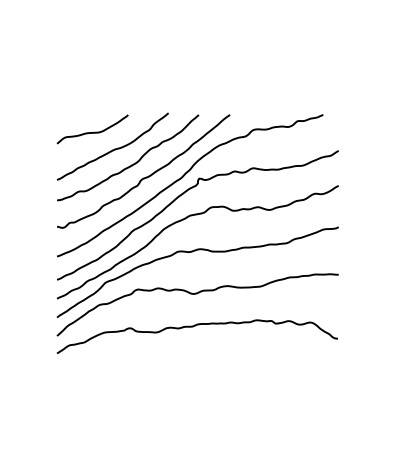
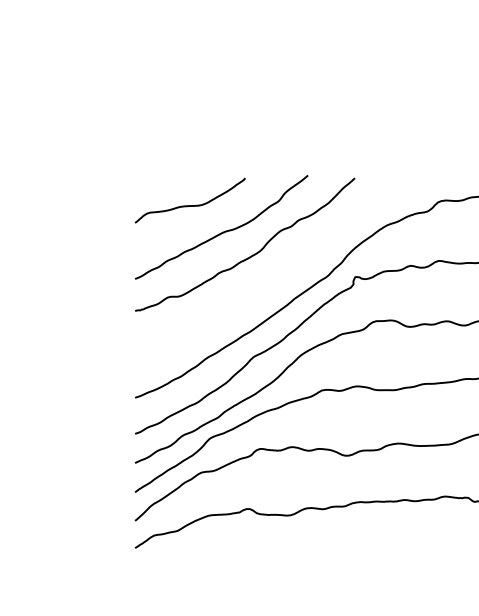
curve: (146, 176) -> (273, 273), removed

